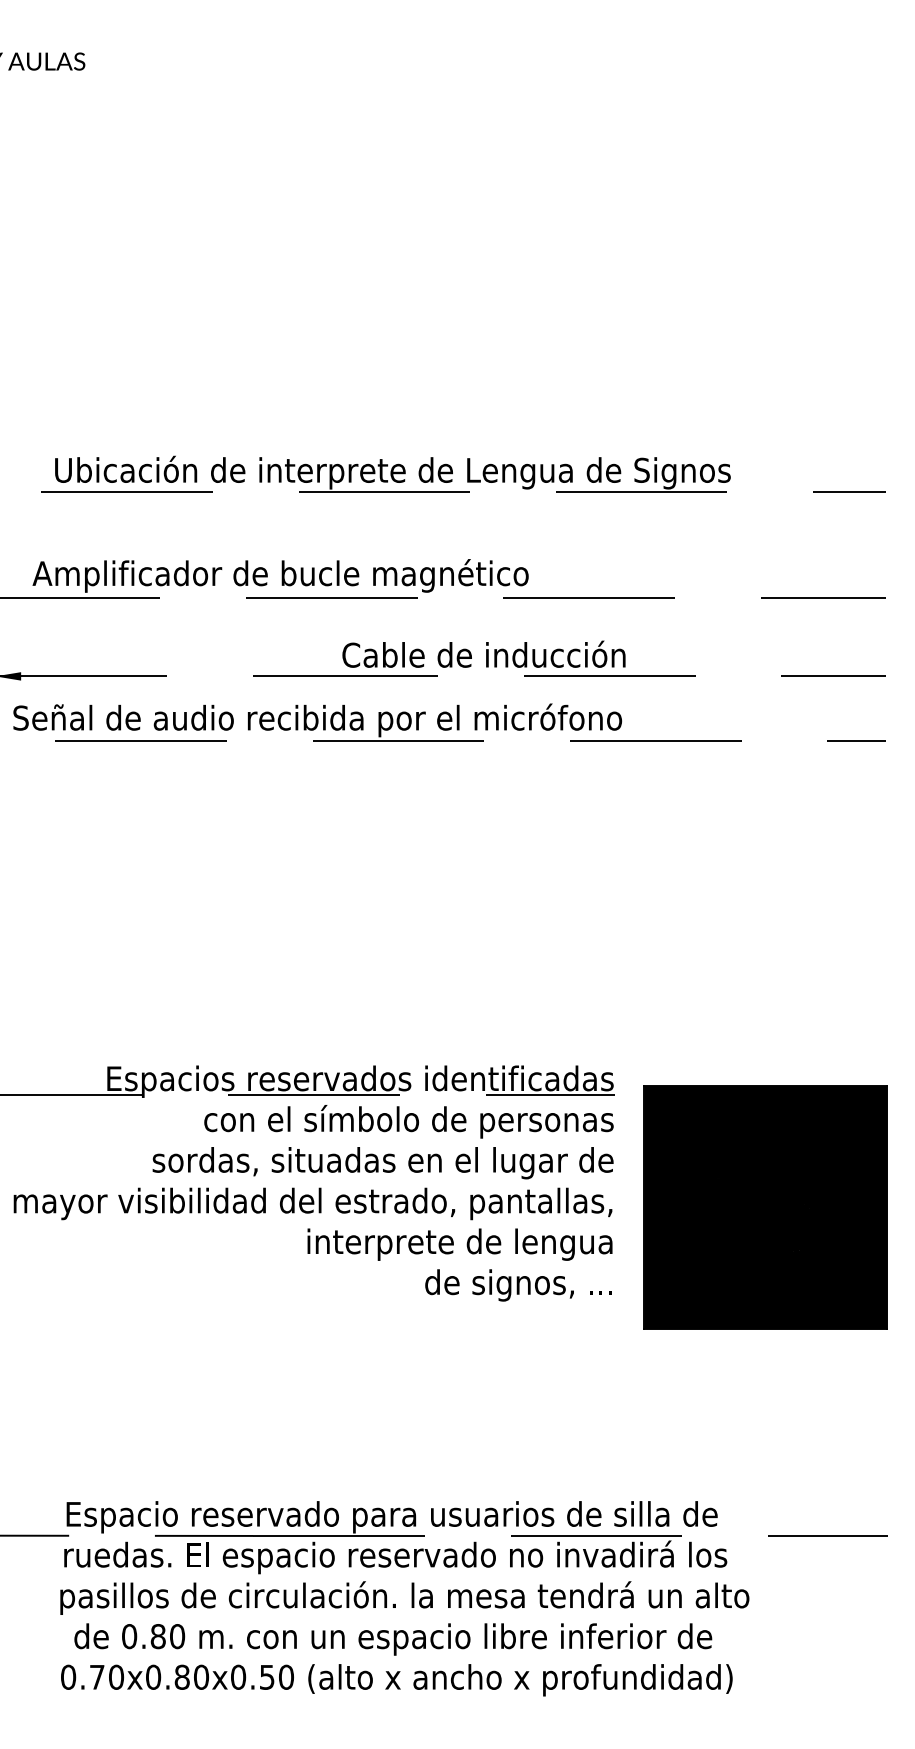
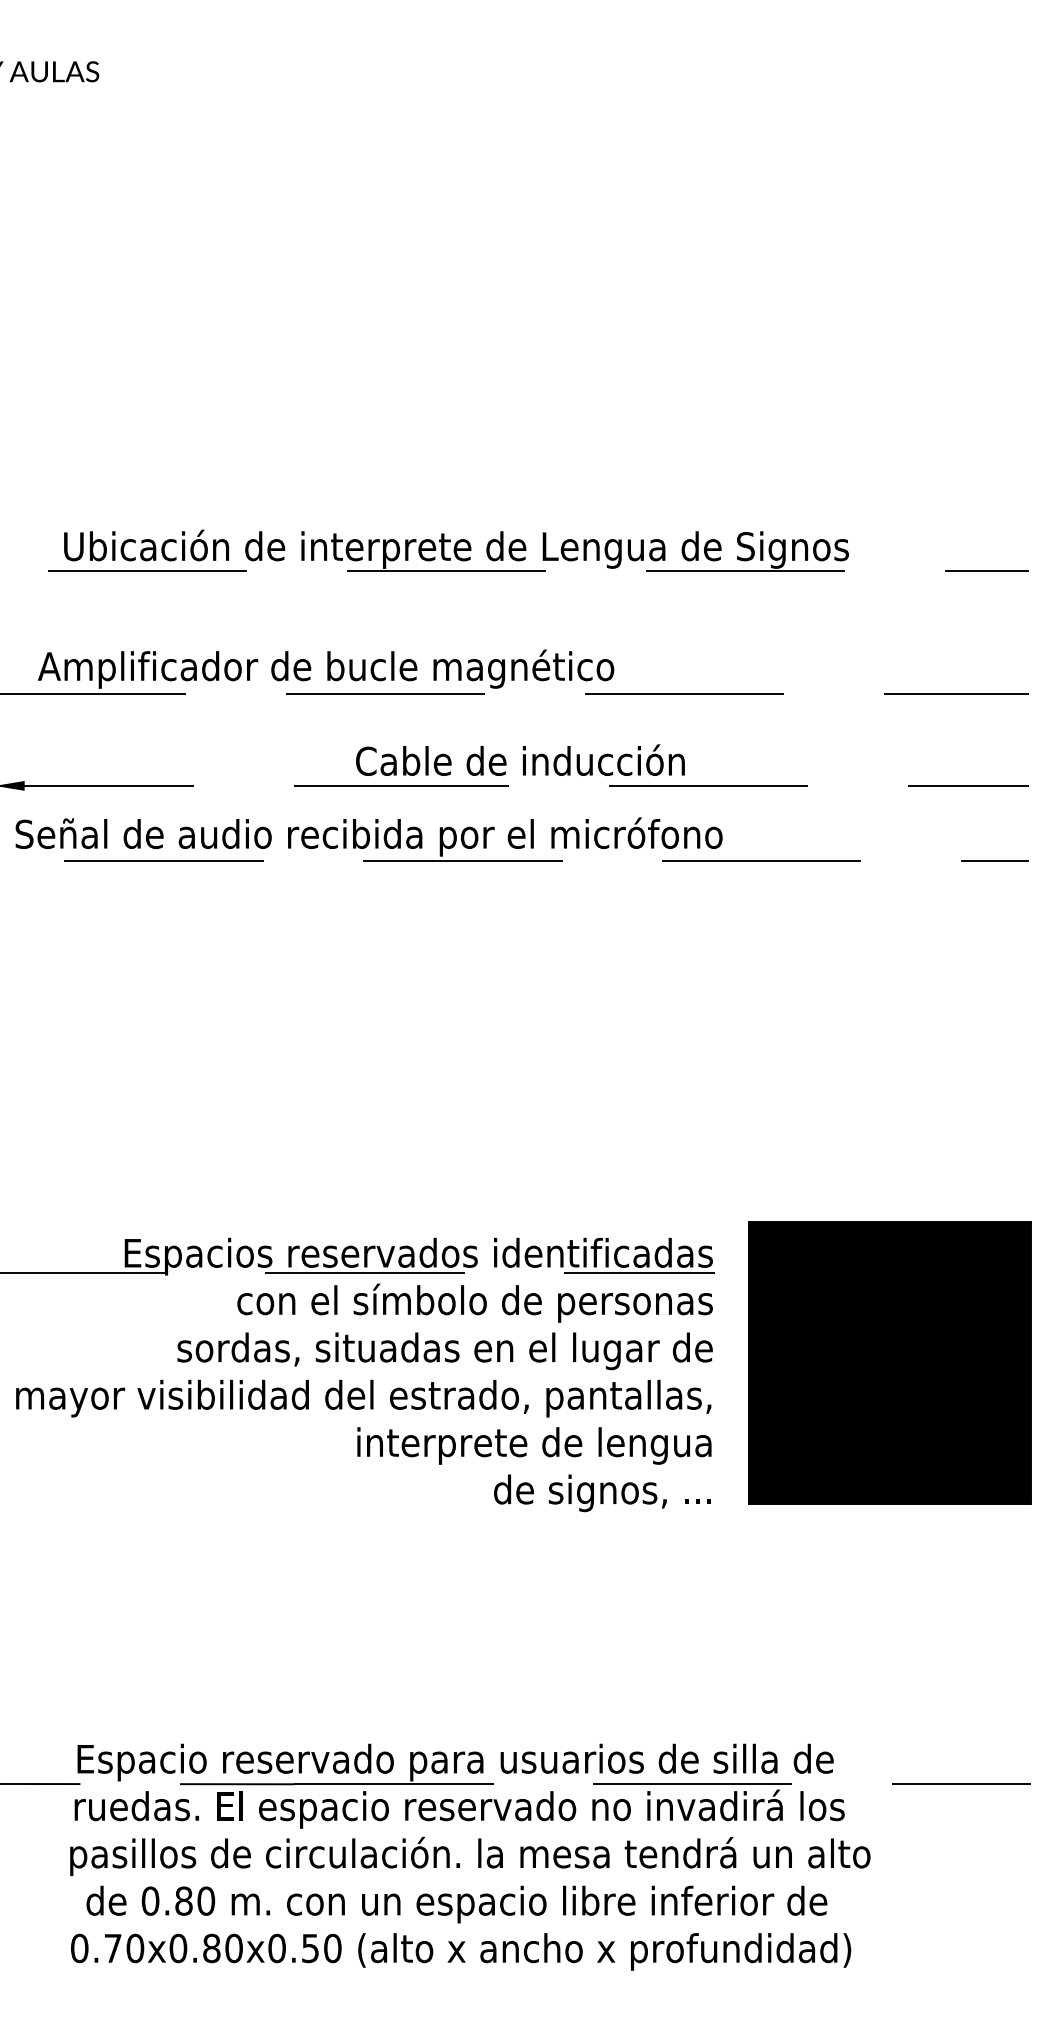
text: (483, 653) -> (519, 759), moved
part: (765, 1207) -> (889, 1363), moved

